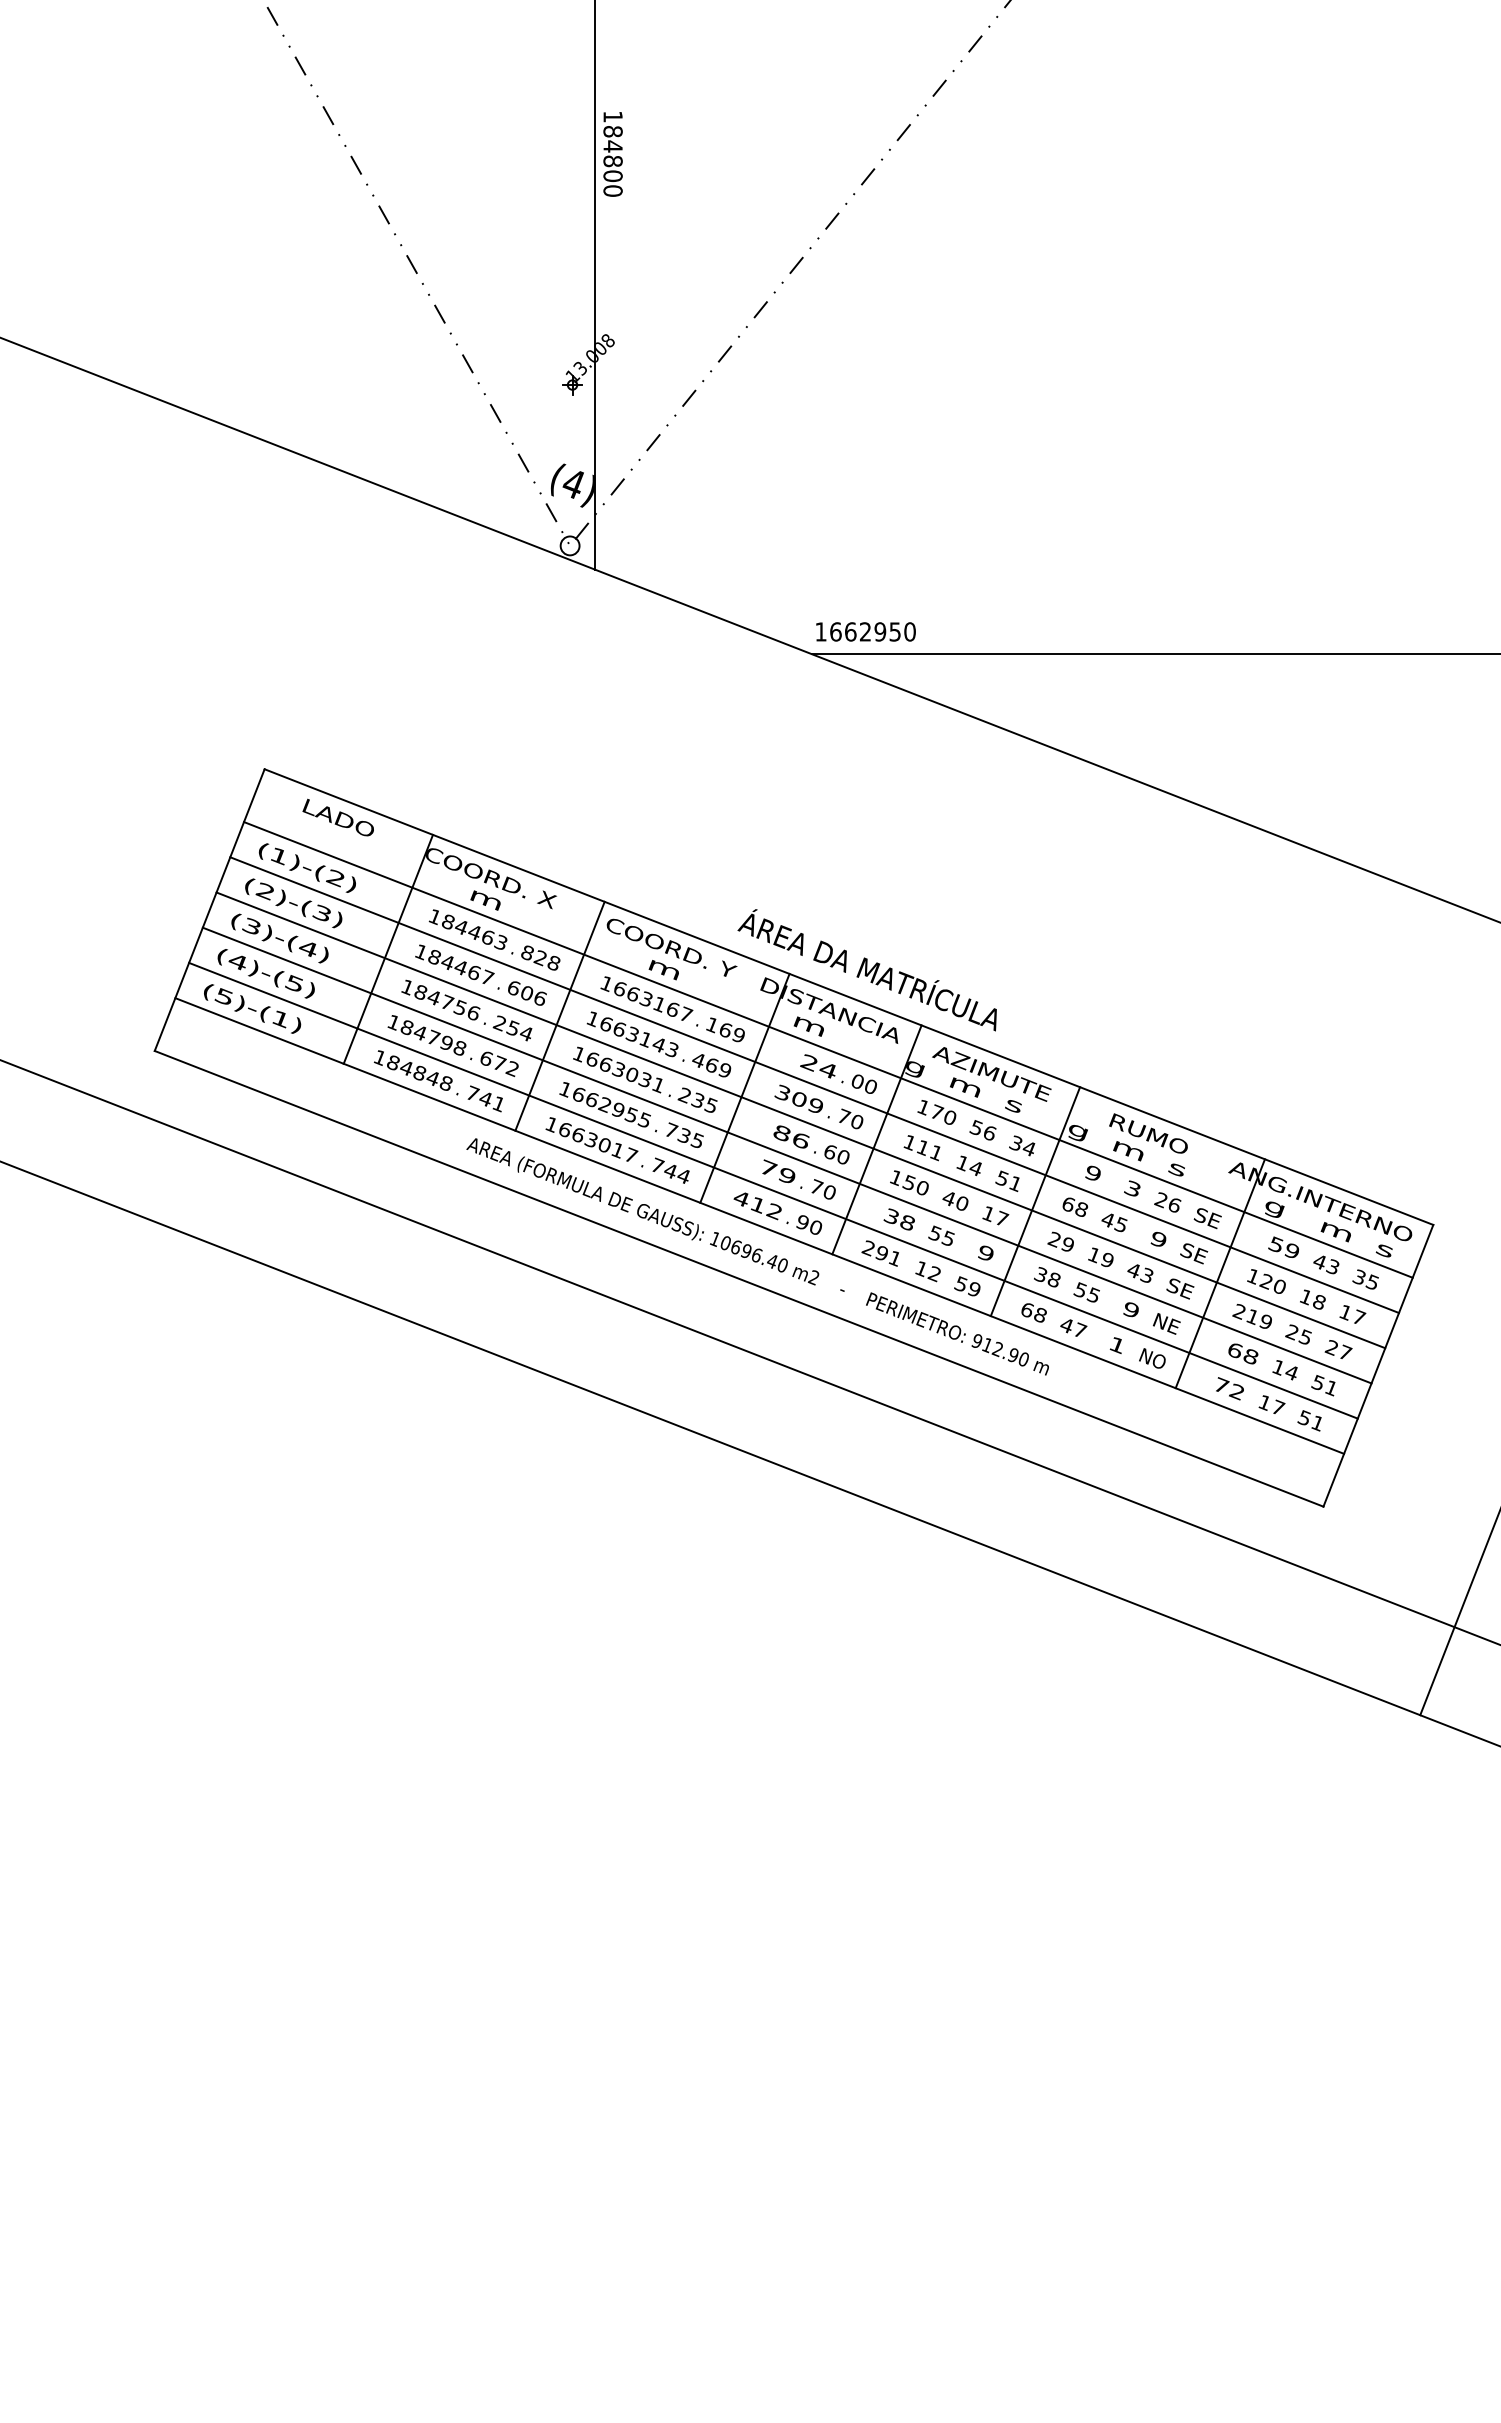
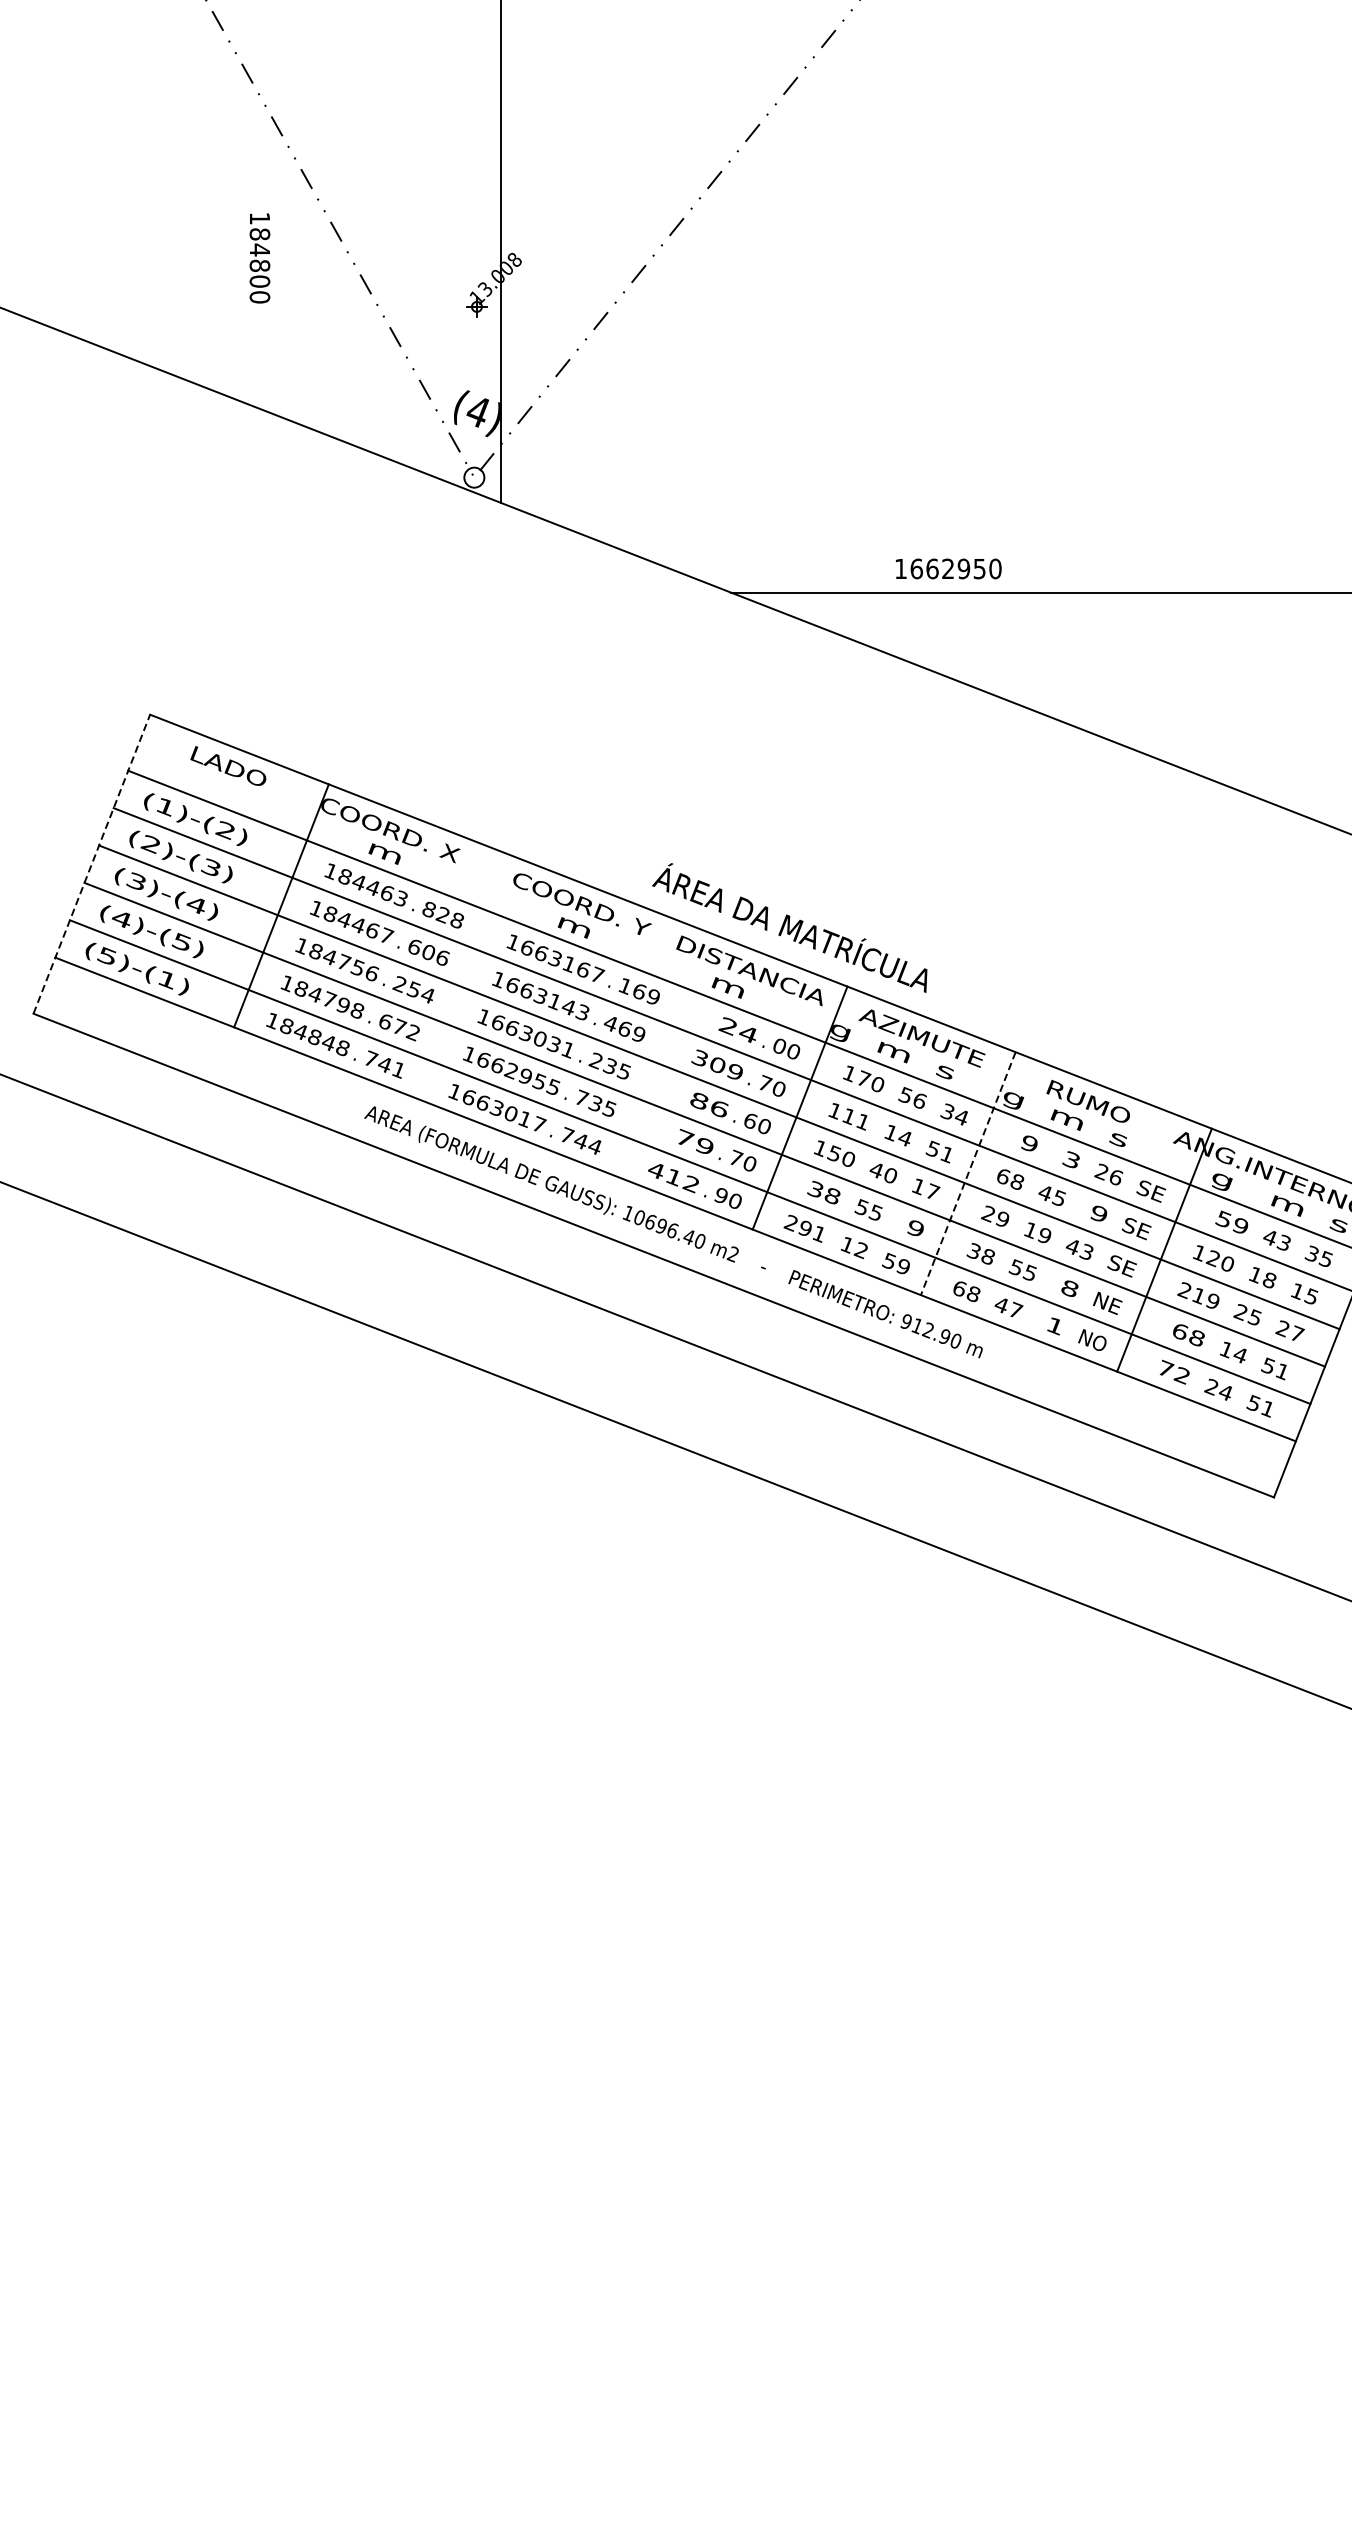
text: (612, 154) -> (259, 258), moved
text: (865, 631) -> (948, 568), moved
line: (209, 909) -> (91, 863), solid -> dashed
line: (559, 1015) -> (463, 976), removed
line: (744, 1087) -> (659, 1052), removed
line: (1035, 1201) -> (968, 1173), solid -> dashed
text: (1131, 1309) -> (1070, 1288), 9 -> 8
text: (1358, 1316) -> (1311, 1295), 17 -> 15
text: (1271, 1405) -> (1218, 1390), 17 -> 24

